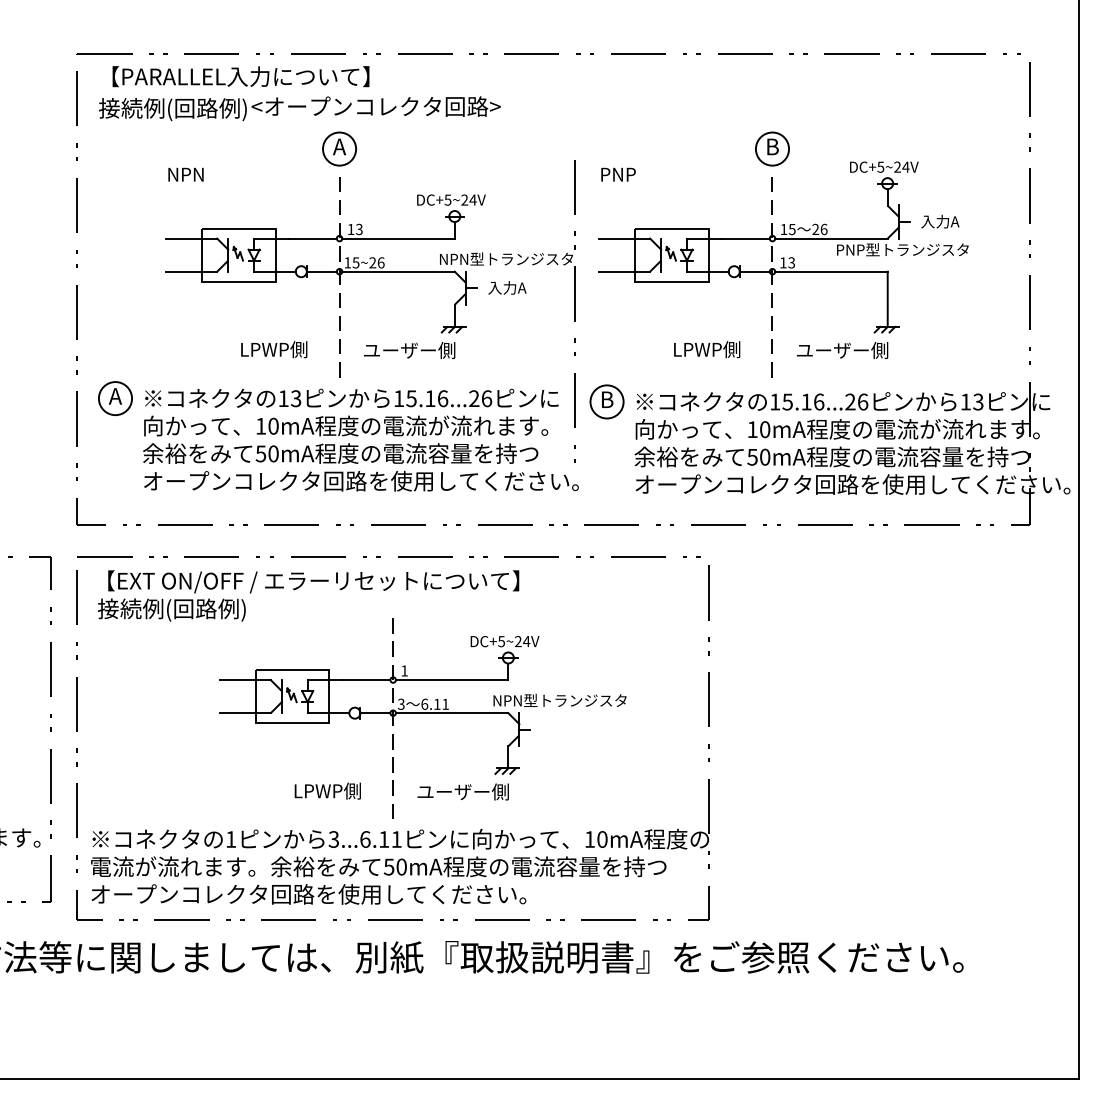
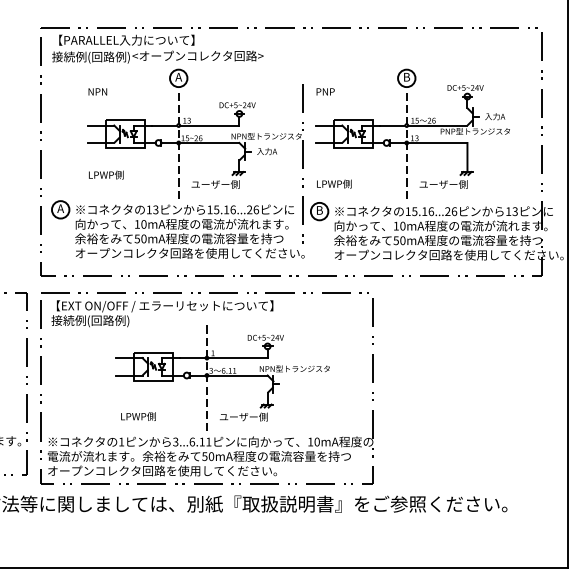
text: (274, 348) -> (106, 174), moved
text: (707, 348) -> (334, 183), moved
text: (327, 790) -> (138, 416), moved

